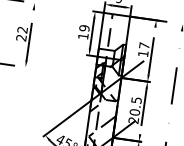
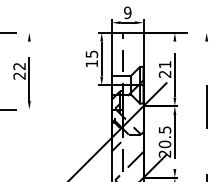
text: (84, 27) -> (91, 53), 19 -> 15
text: (143, 49) -> (164, 69), 17 -> 21

